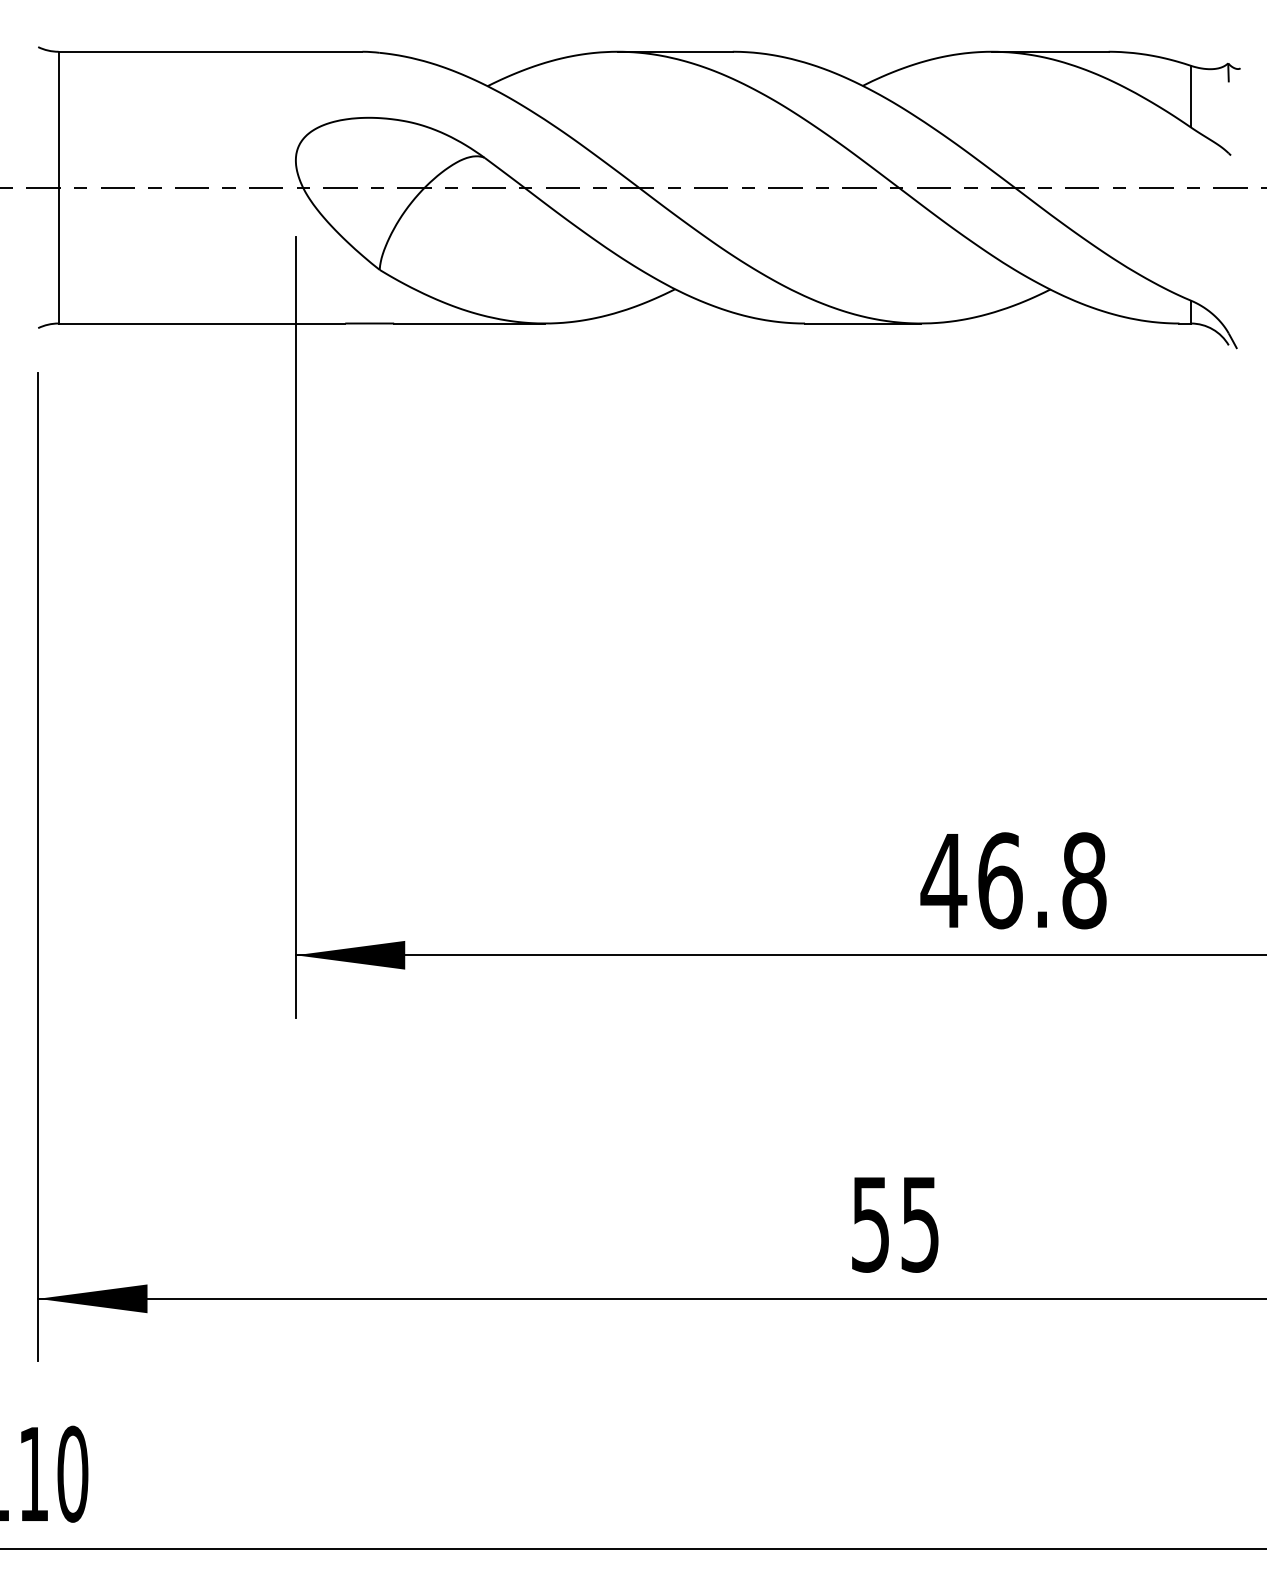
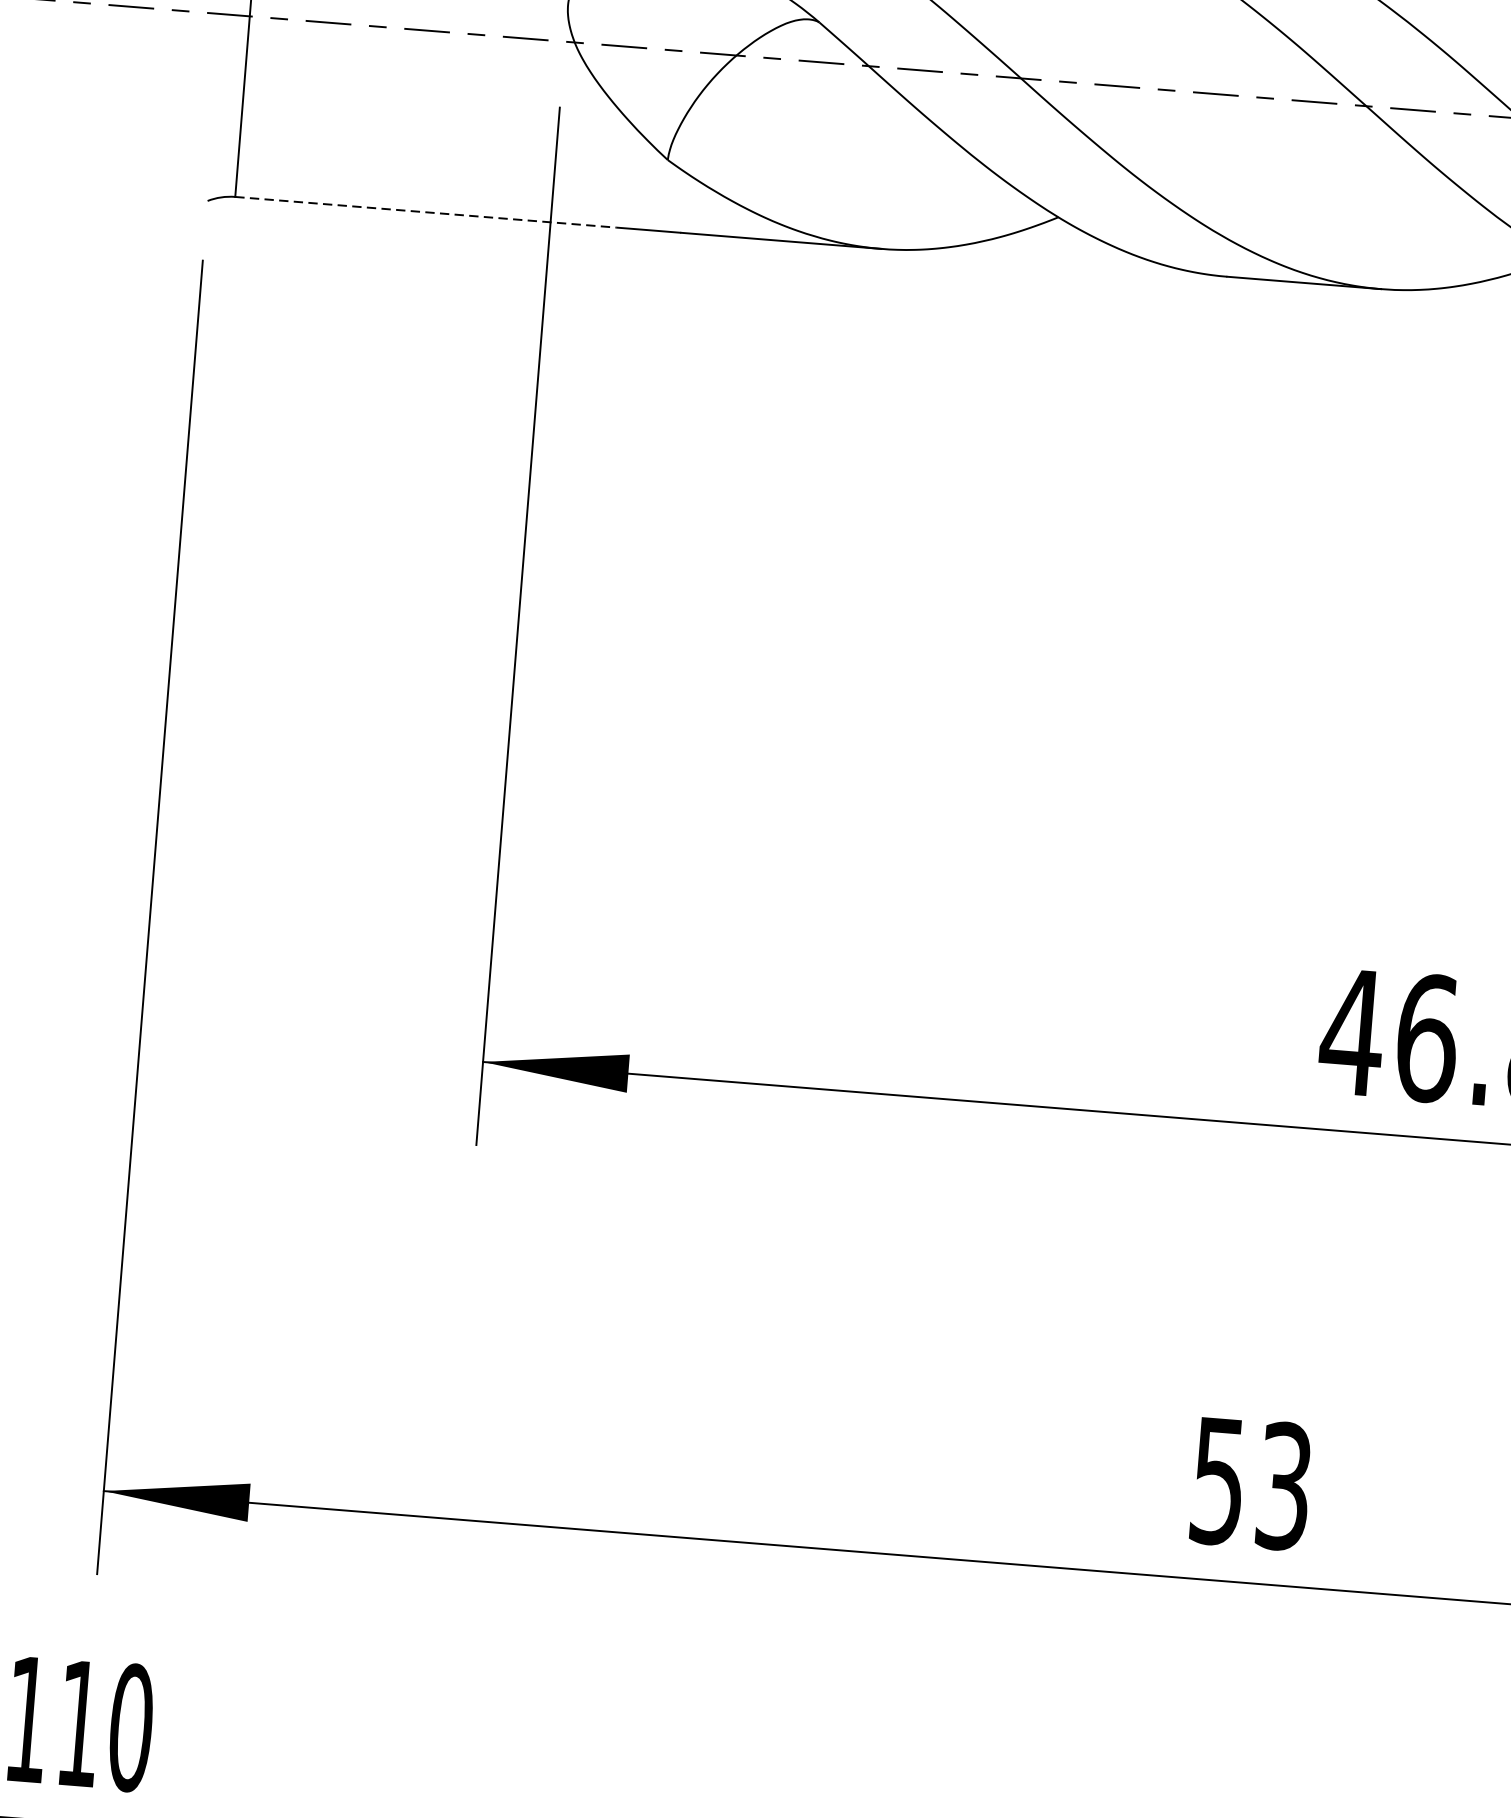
line: (202, 323) -> (426, 212), solid -> dashed
text: (919, 1223) -> (1283, 1485), 55 -> 53

